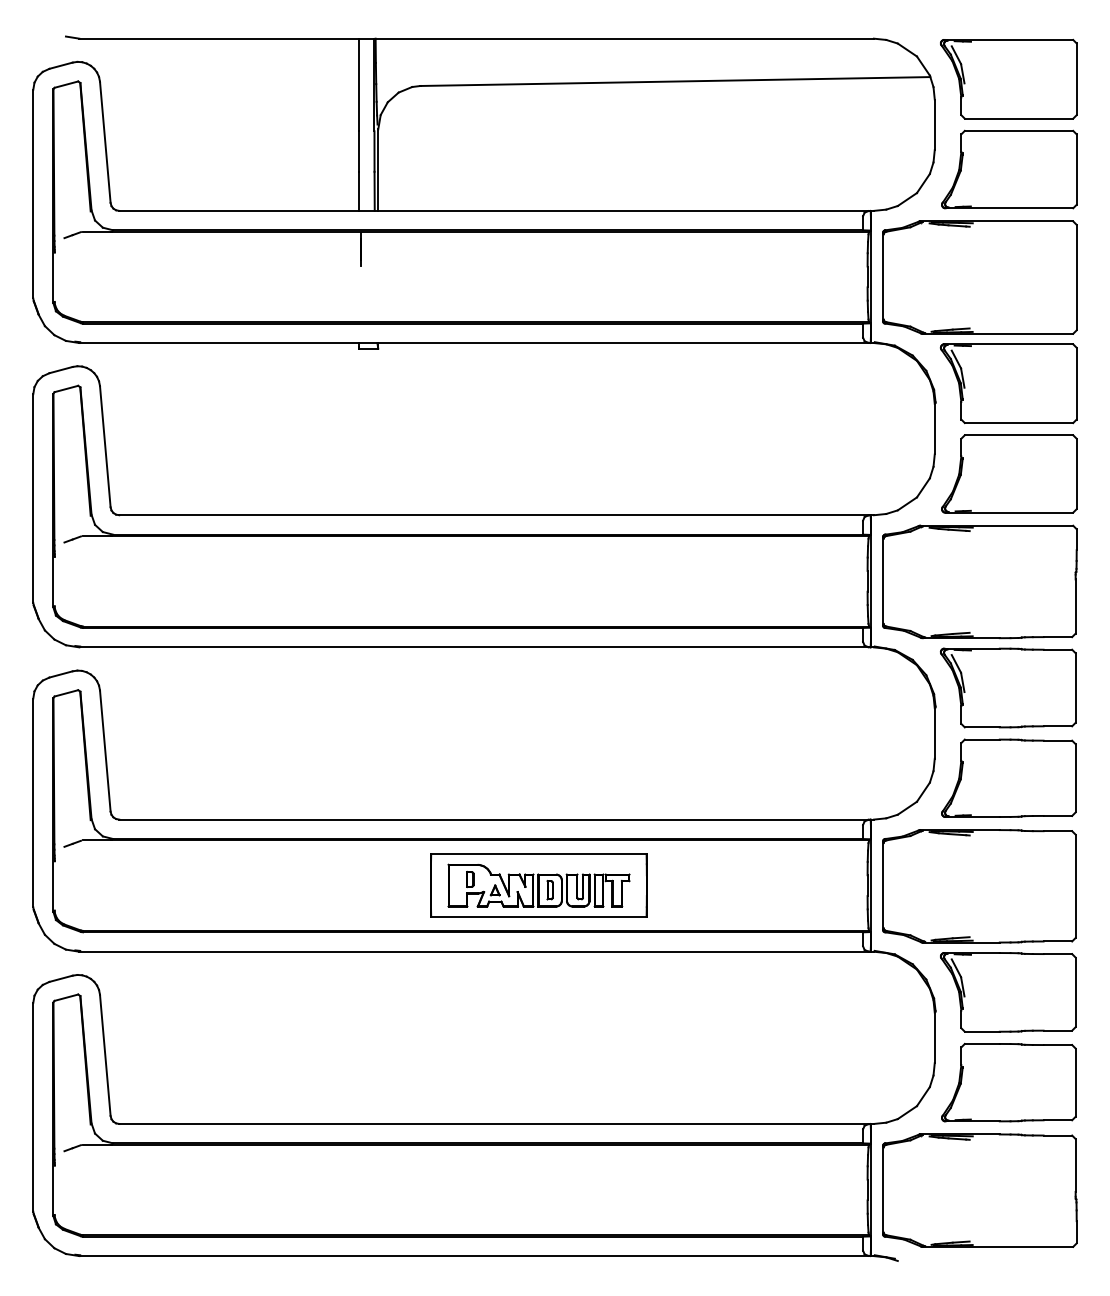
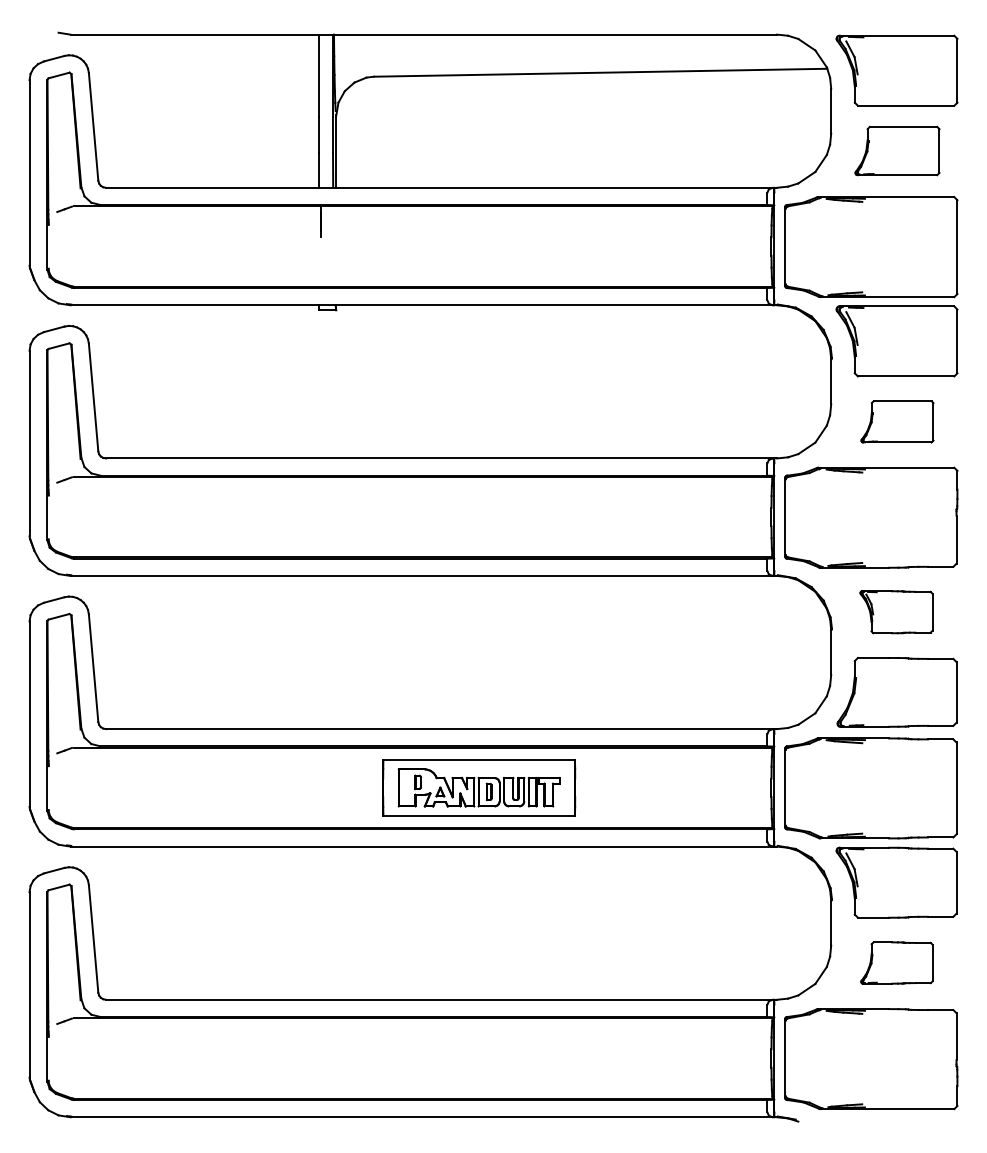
part: (1009, 168) -> (897, 150), size x0.7
part: (1009, 473) -> (897, 421), size x0.6
part: (1008, 688) -> (896, 612), size x0.6
part: (1008, 1082) -> (896, 962), size x0.6

